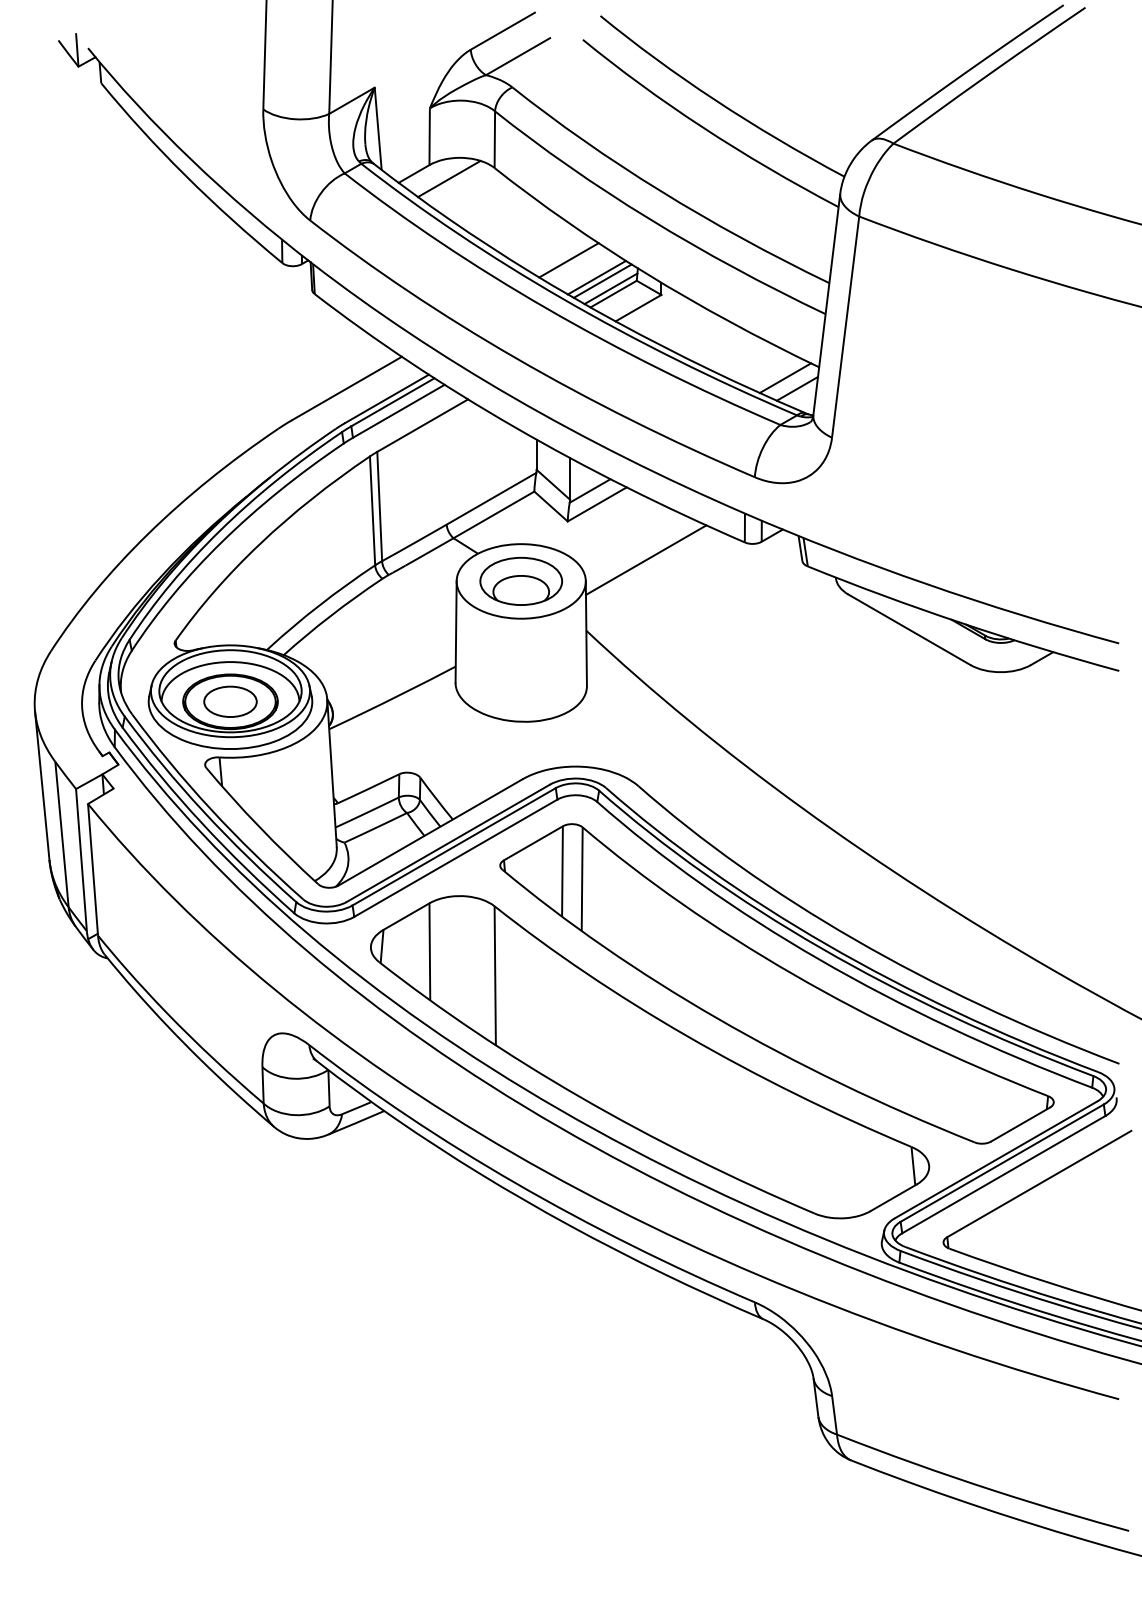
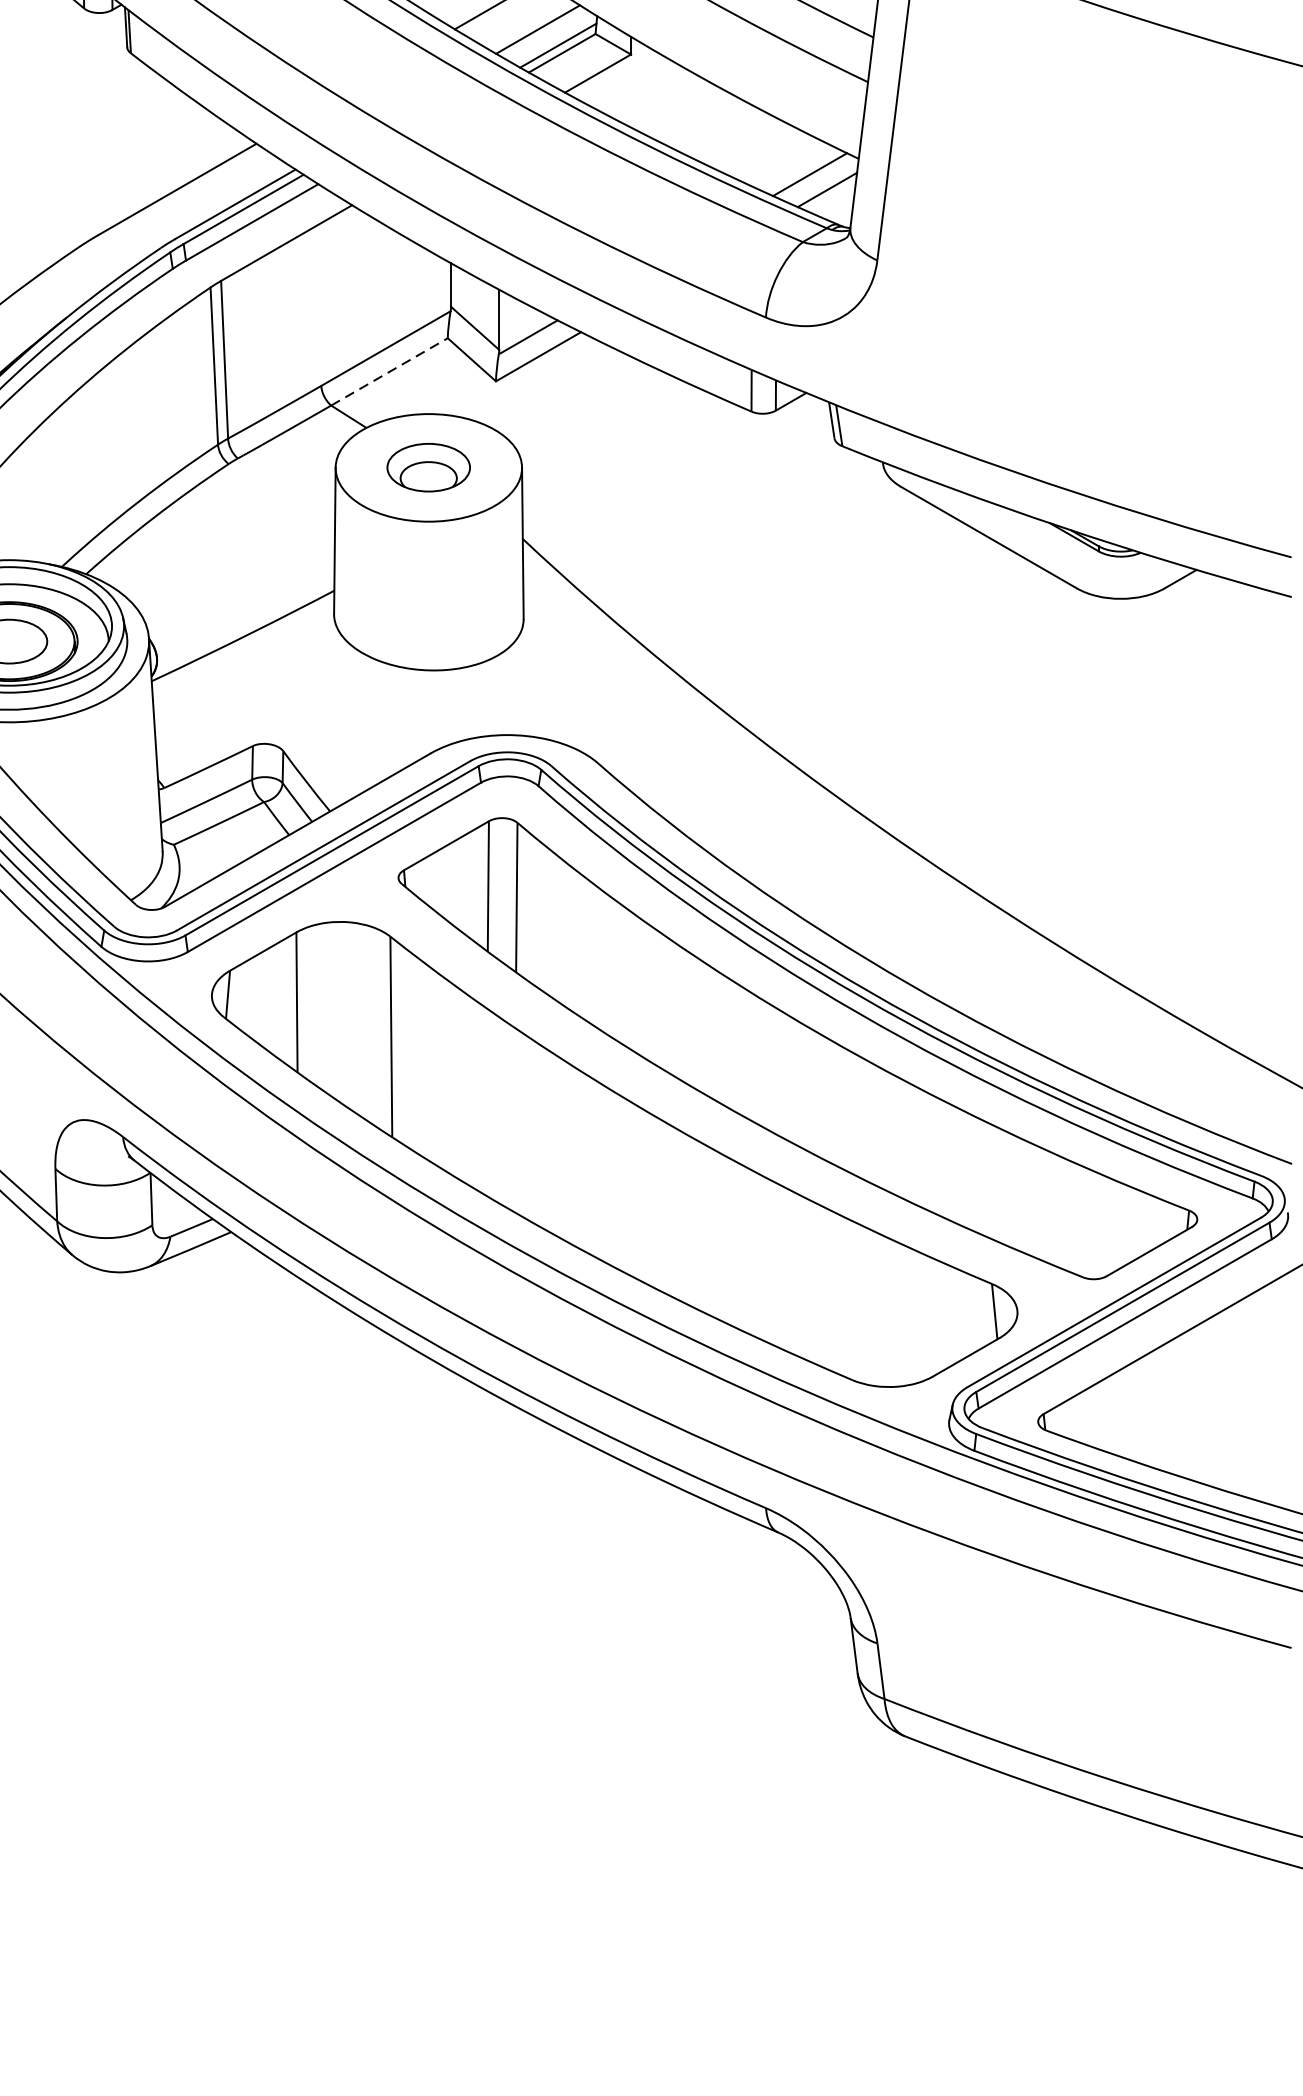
line: (602, 280) -> (546, 33), removed
line: (493, 514) -> (388, 371), solid -> dashed
line: (645, 559) -> (608, 436), removed
part: (520, 580) -> (427, 466), size x0.7

